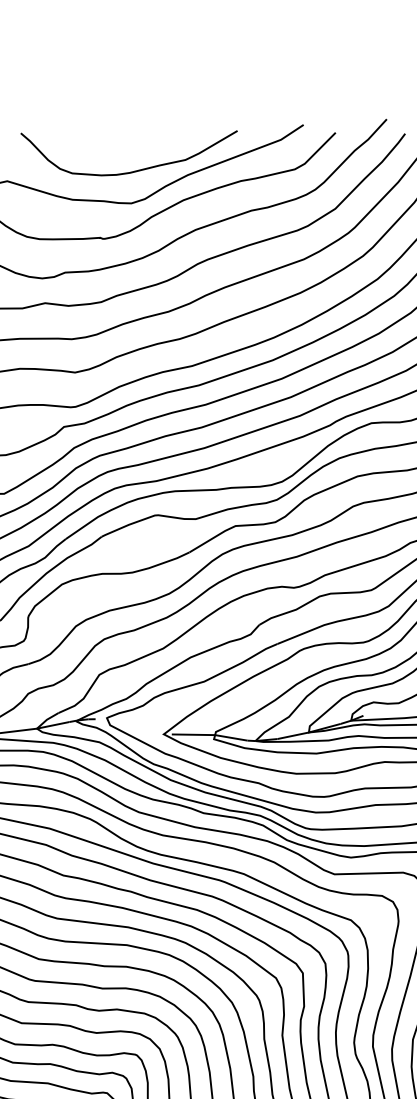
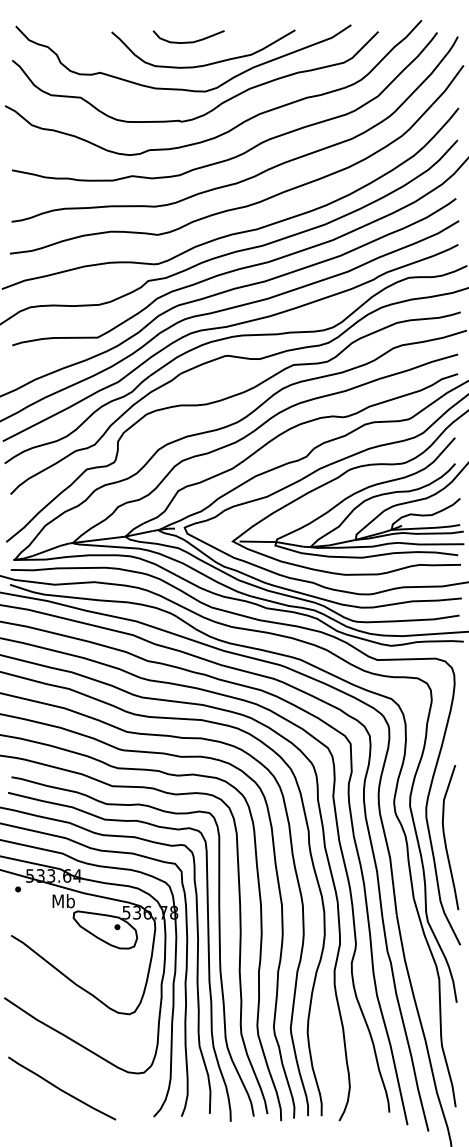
curve: (111, 144) -> (188, 41), added

